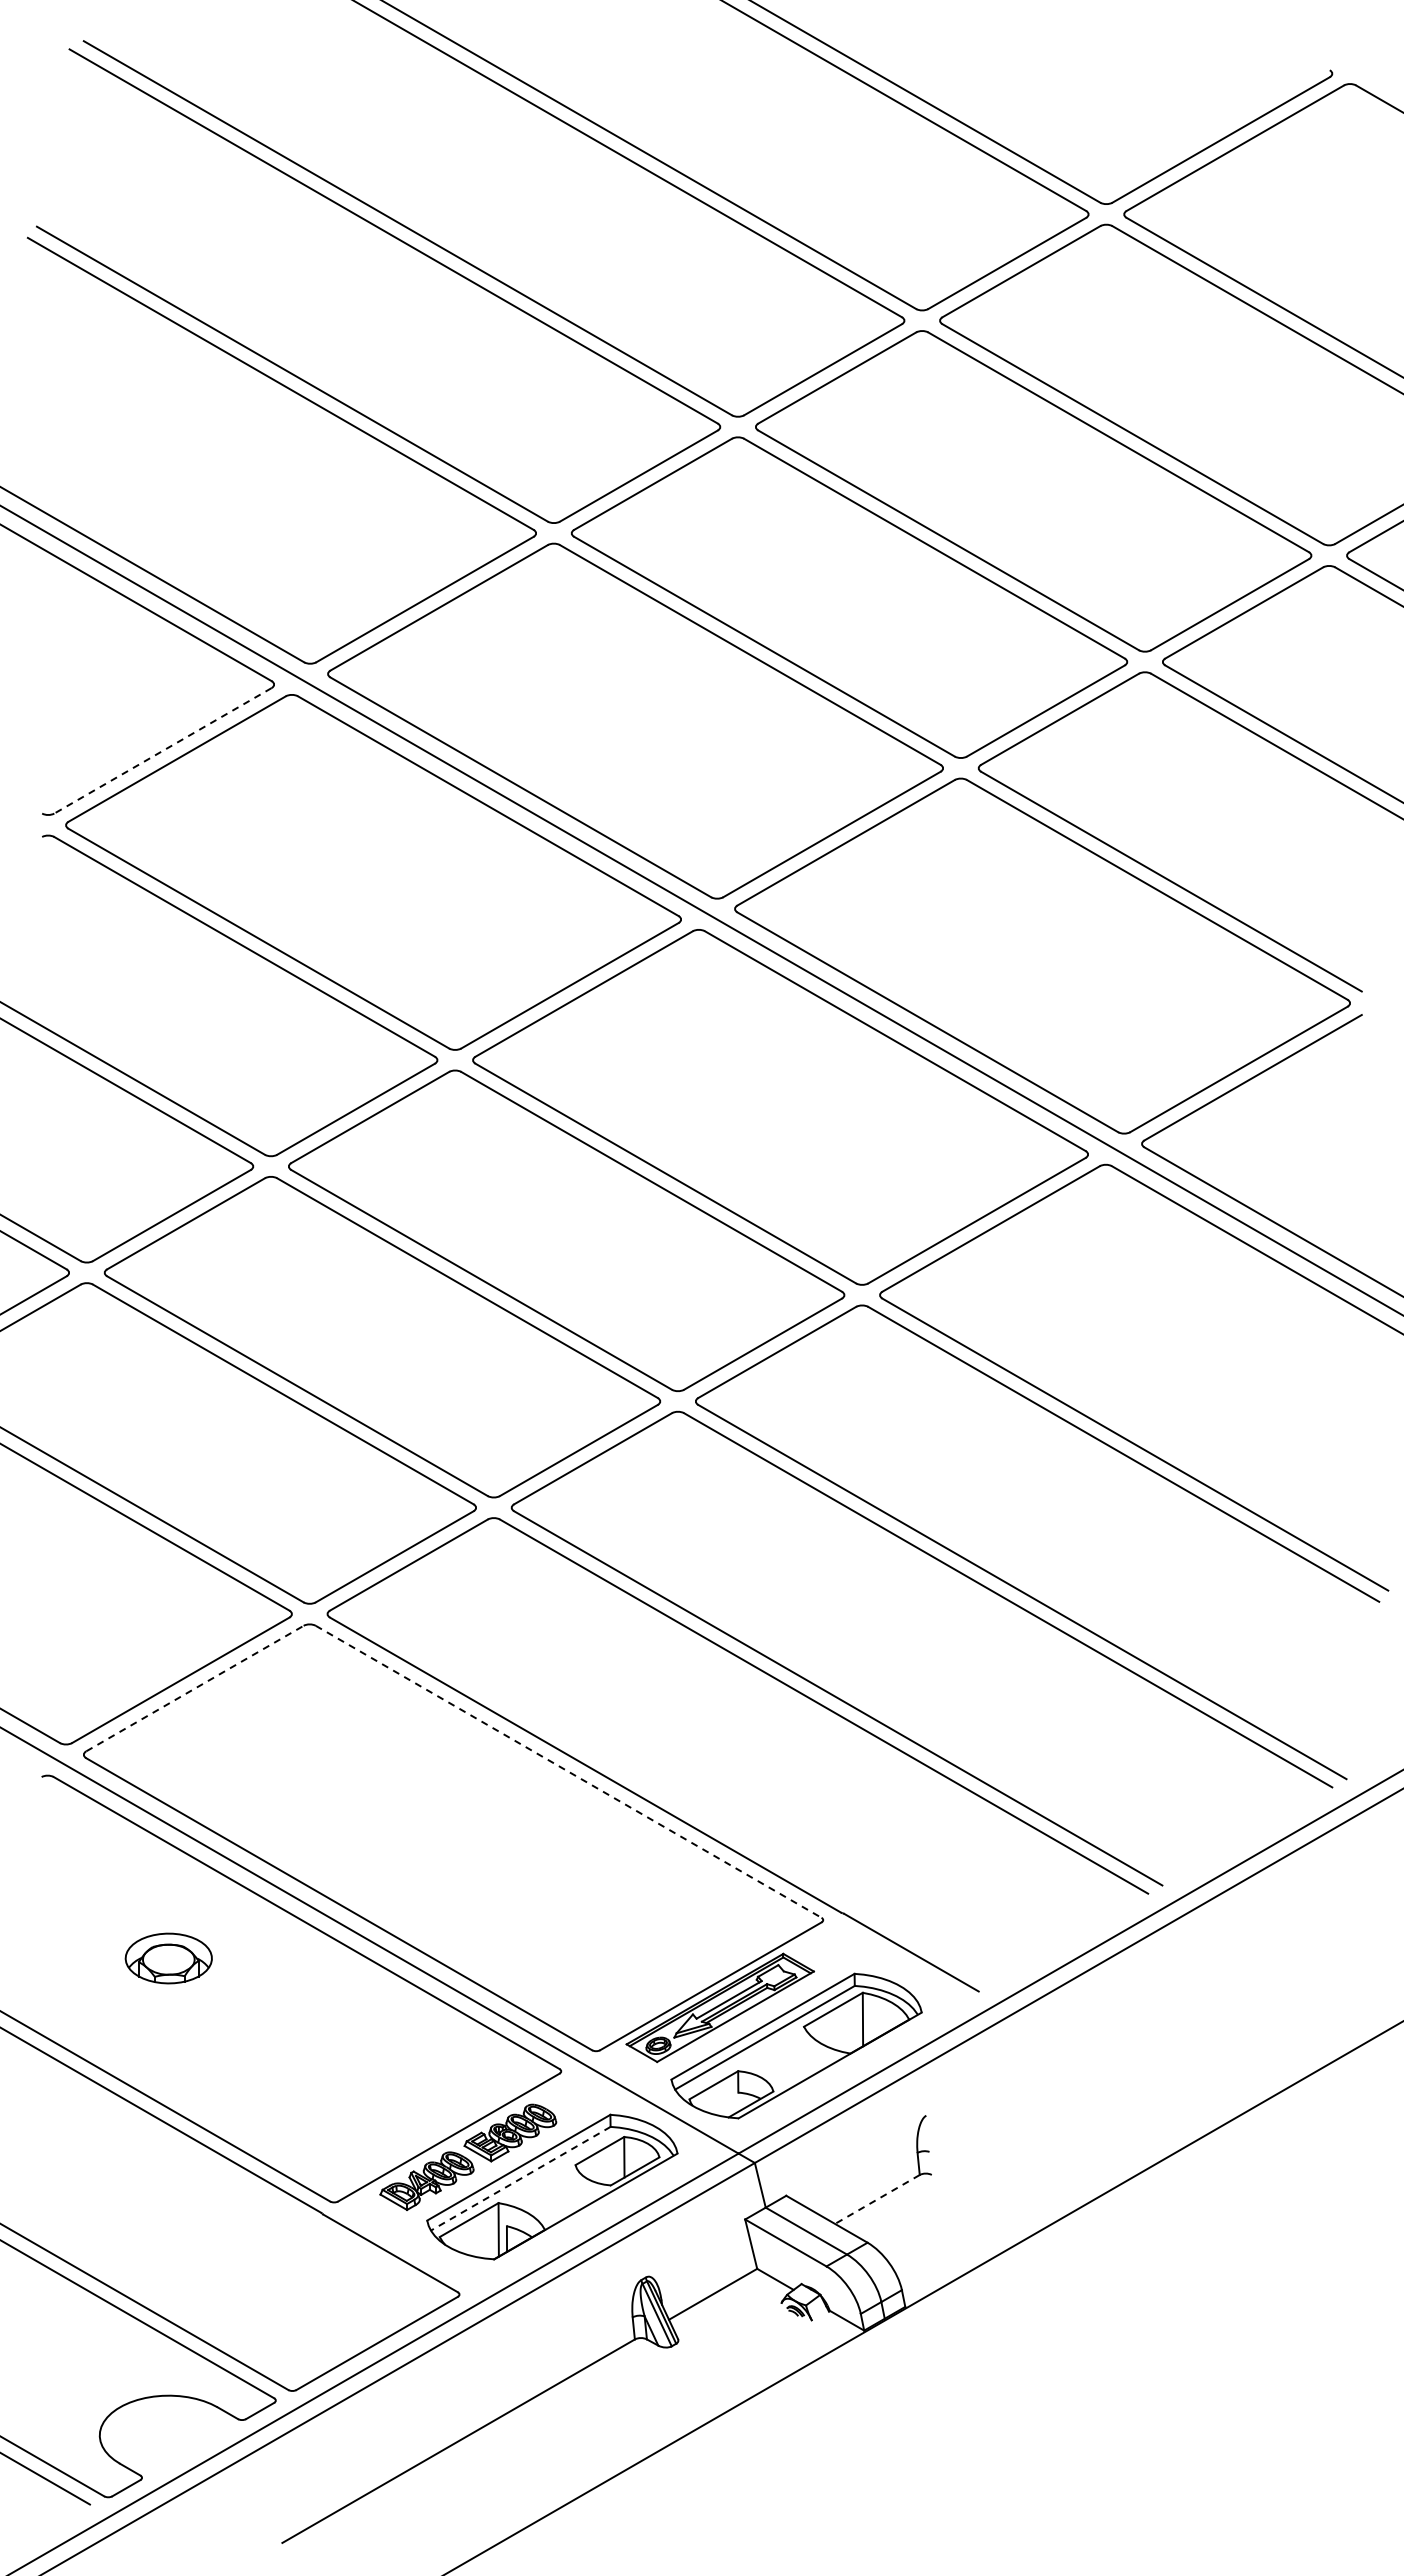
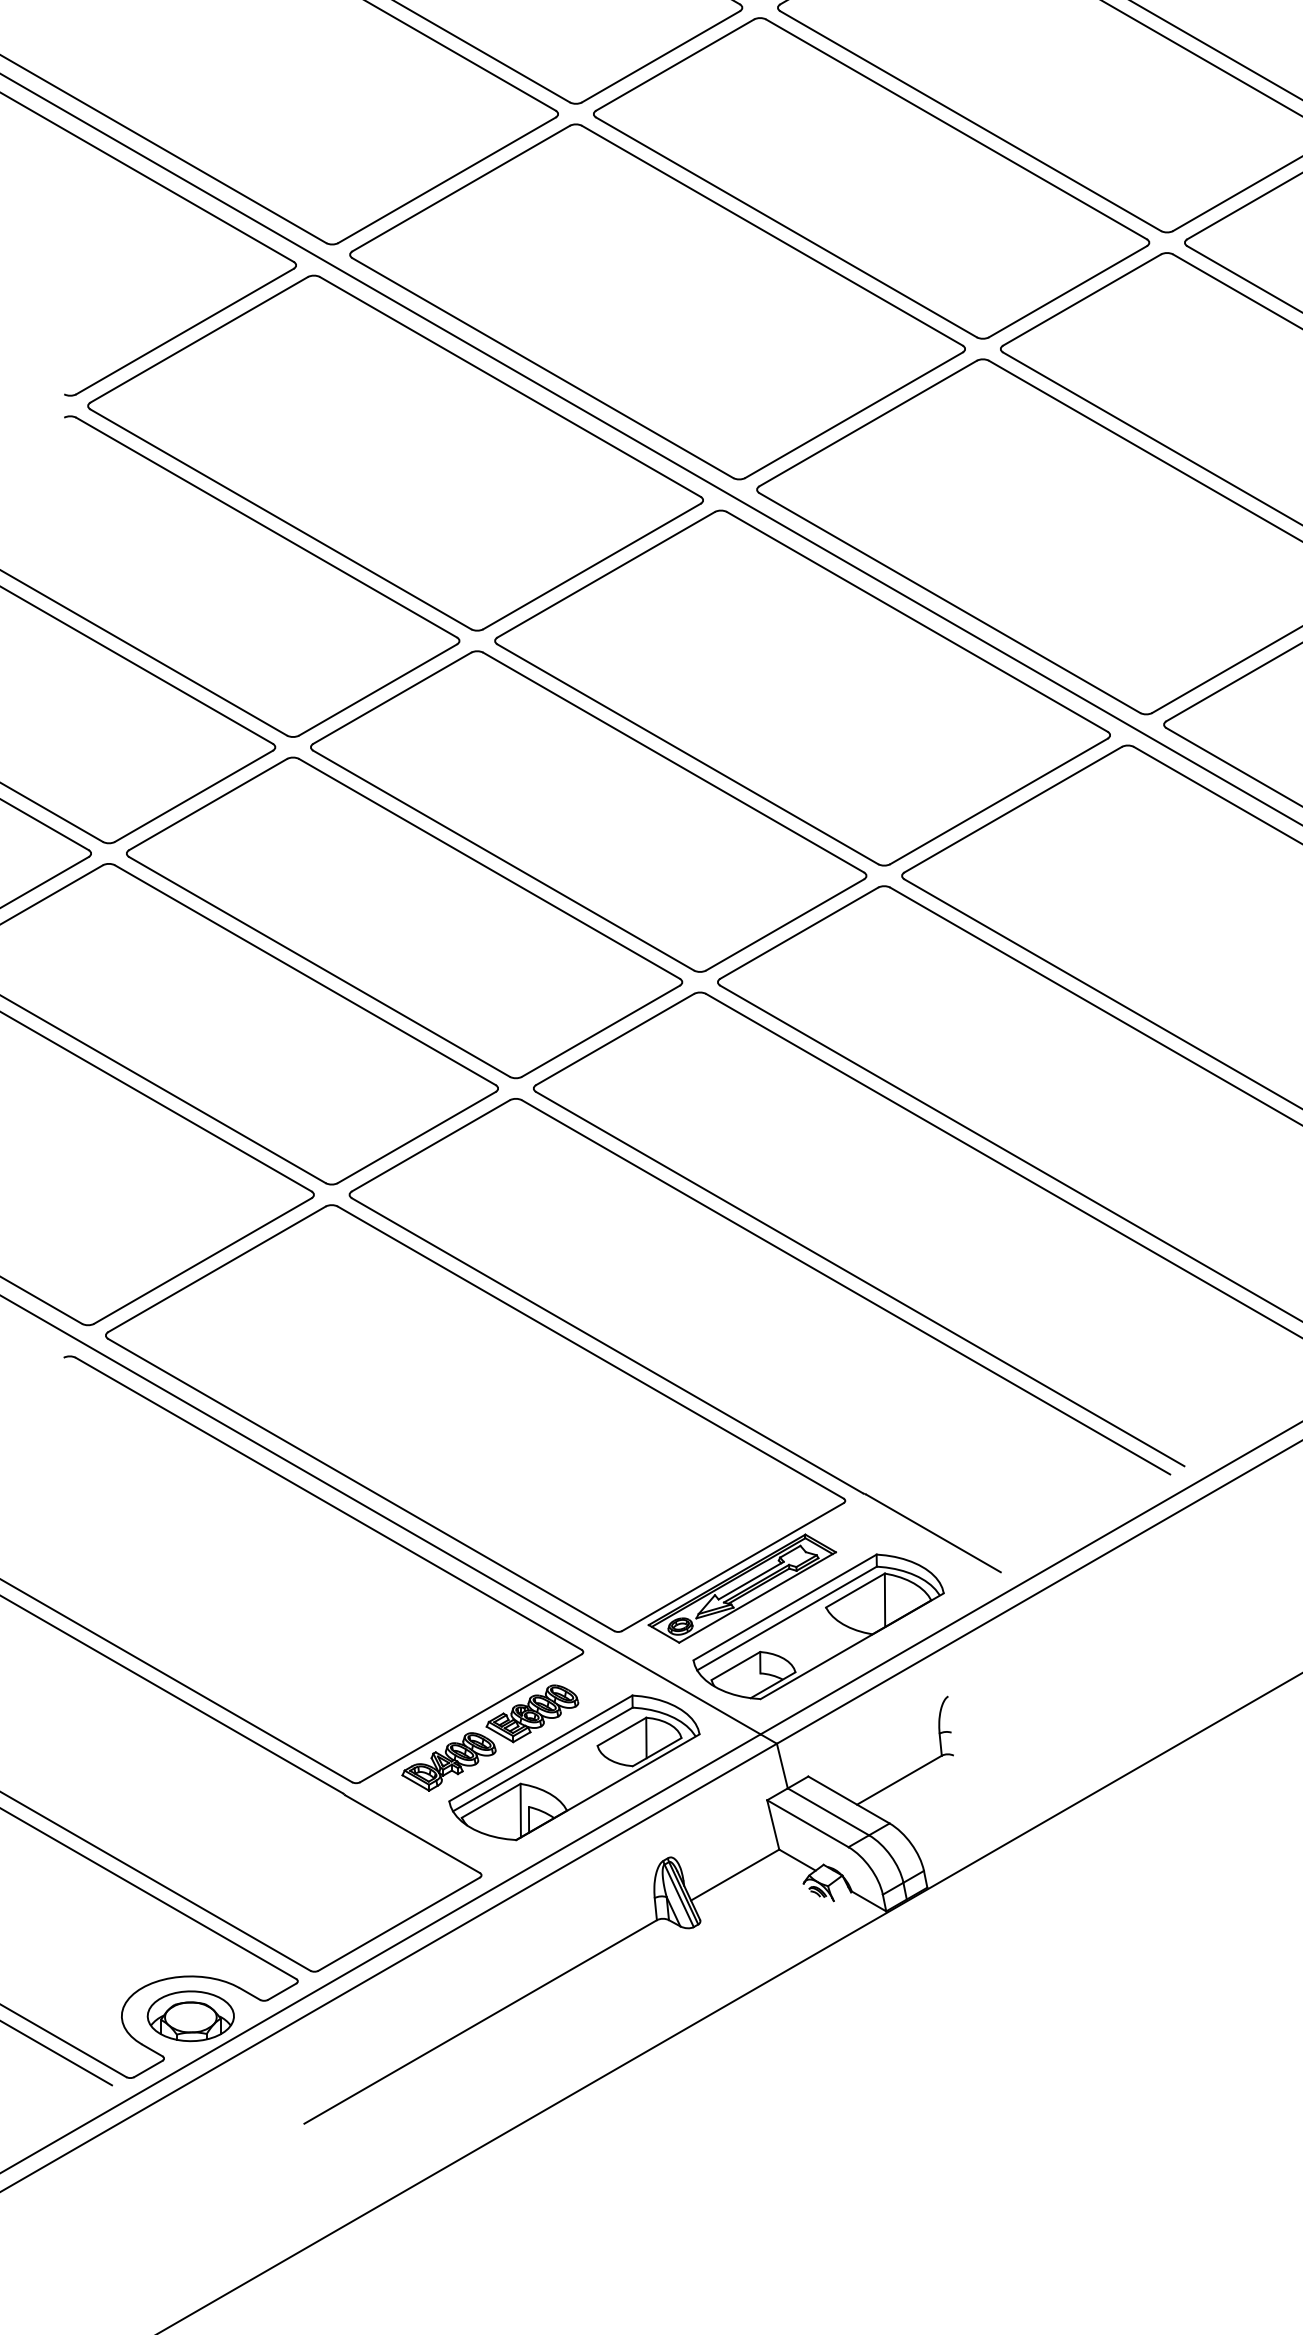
line: (162, 751) -> (184, 332), dashed -> solid
line: (195, 1688) -> (217, 1269), dashed -> solid
line: (568, 1771) -> (590, 1352), dashed -> solid
part: (168, 1958) -> (190, 2016), moved
line: (520, 2178) -> (542, 1759), dashed -> solid
line: (877, 2199) -> (899, 1780), dashed -> solid

